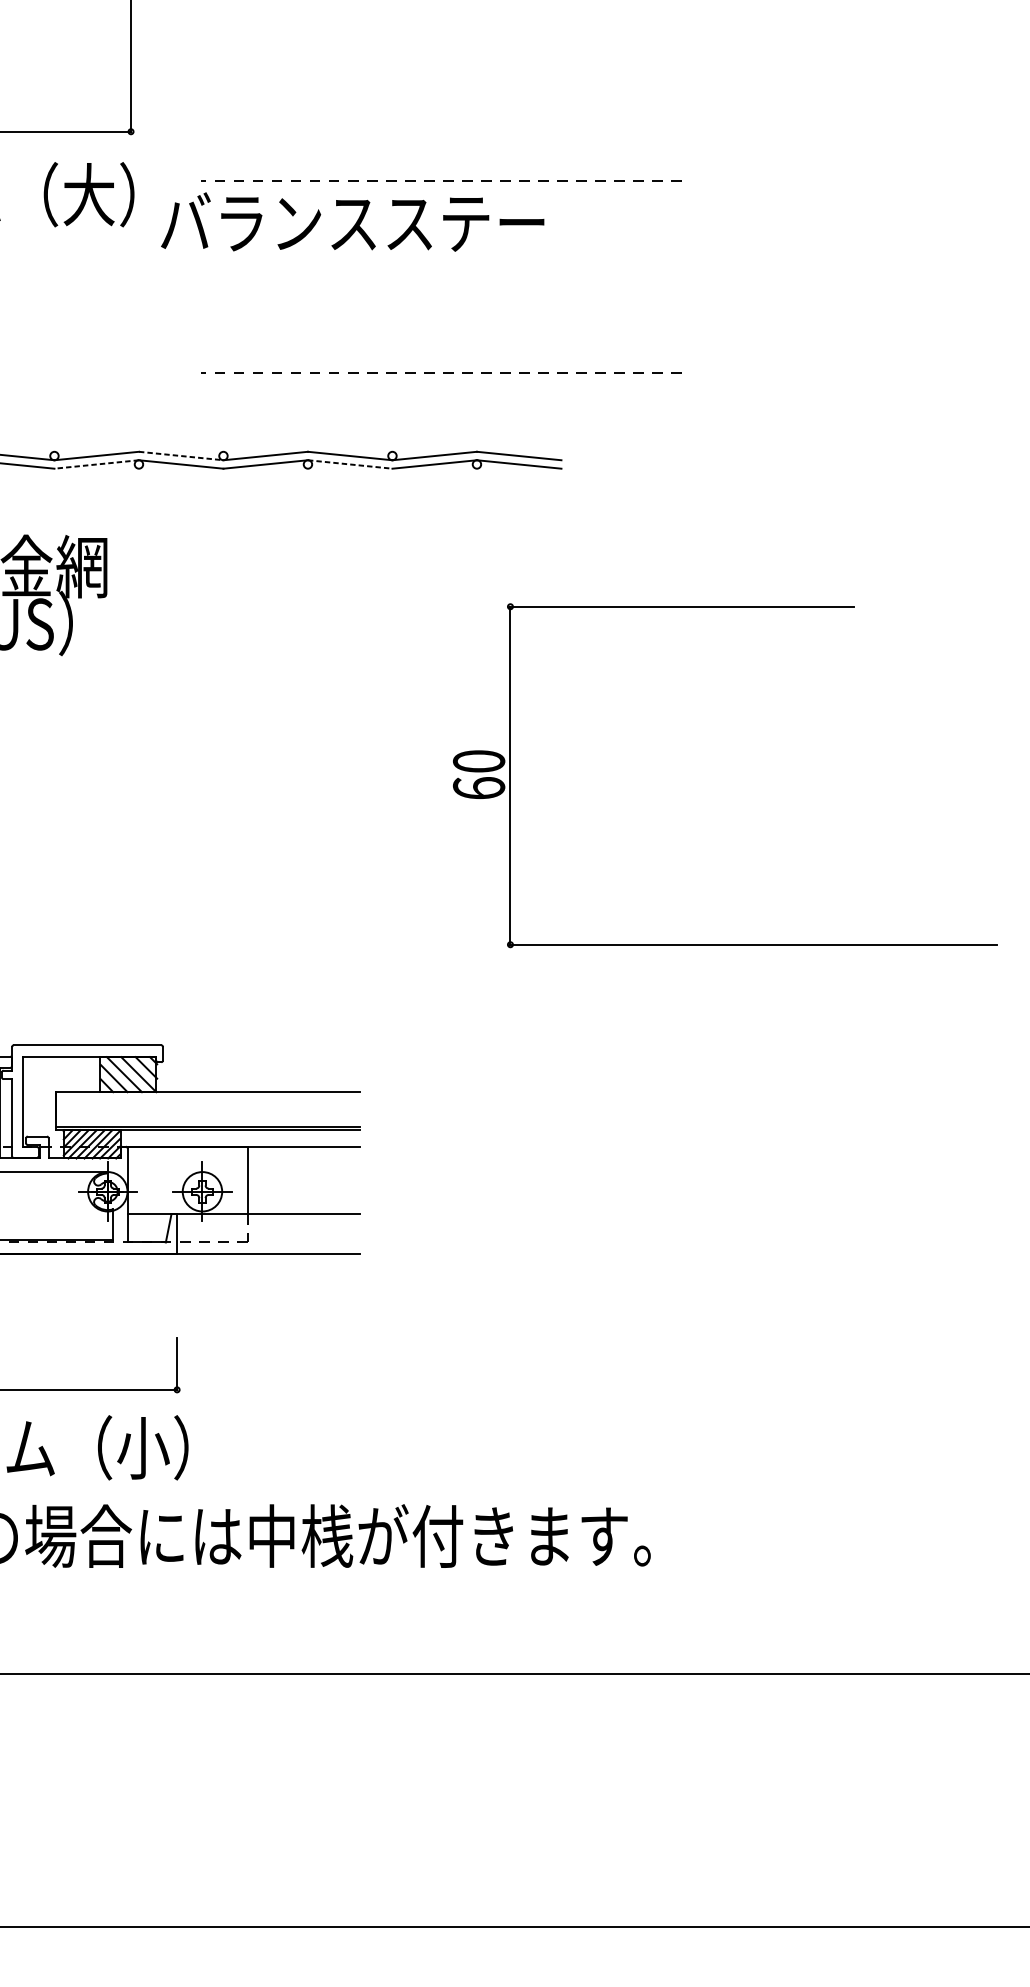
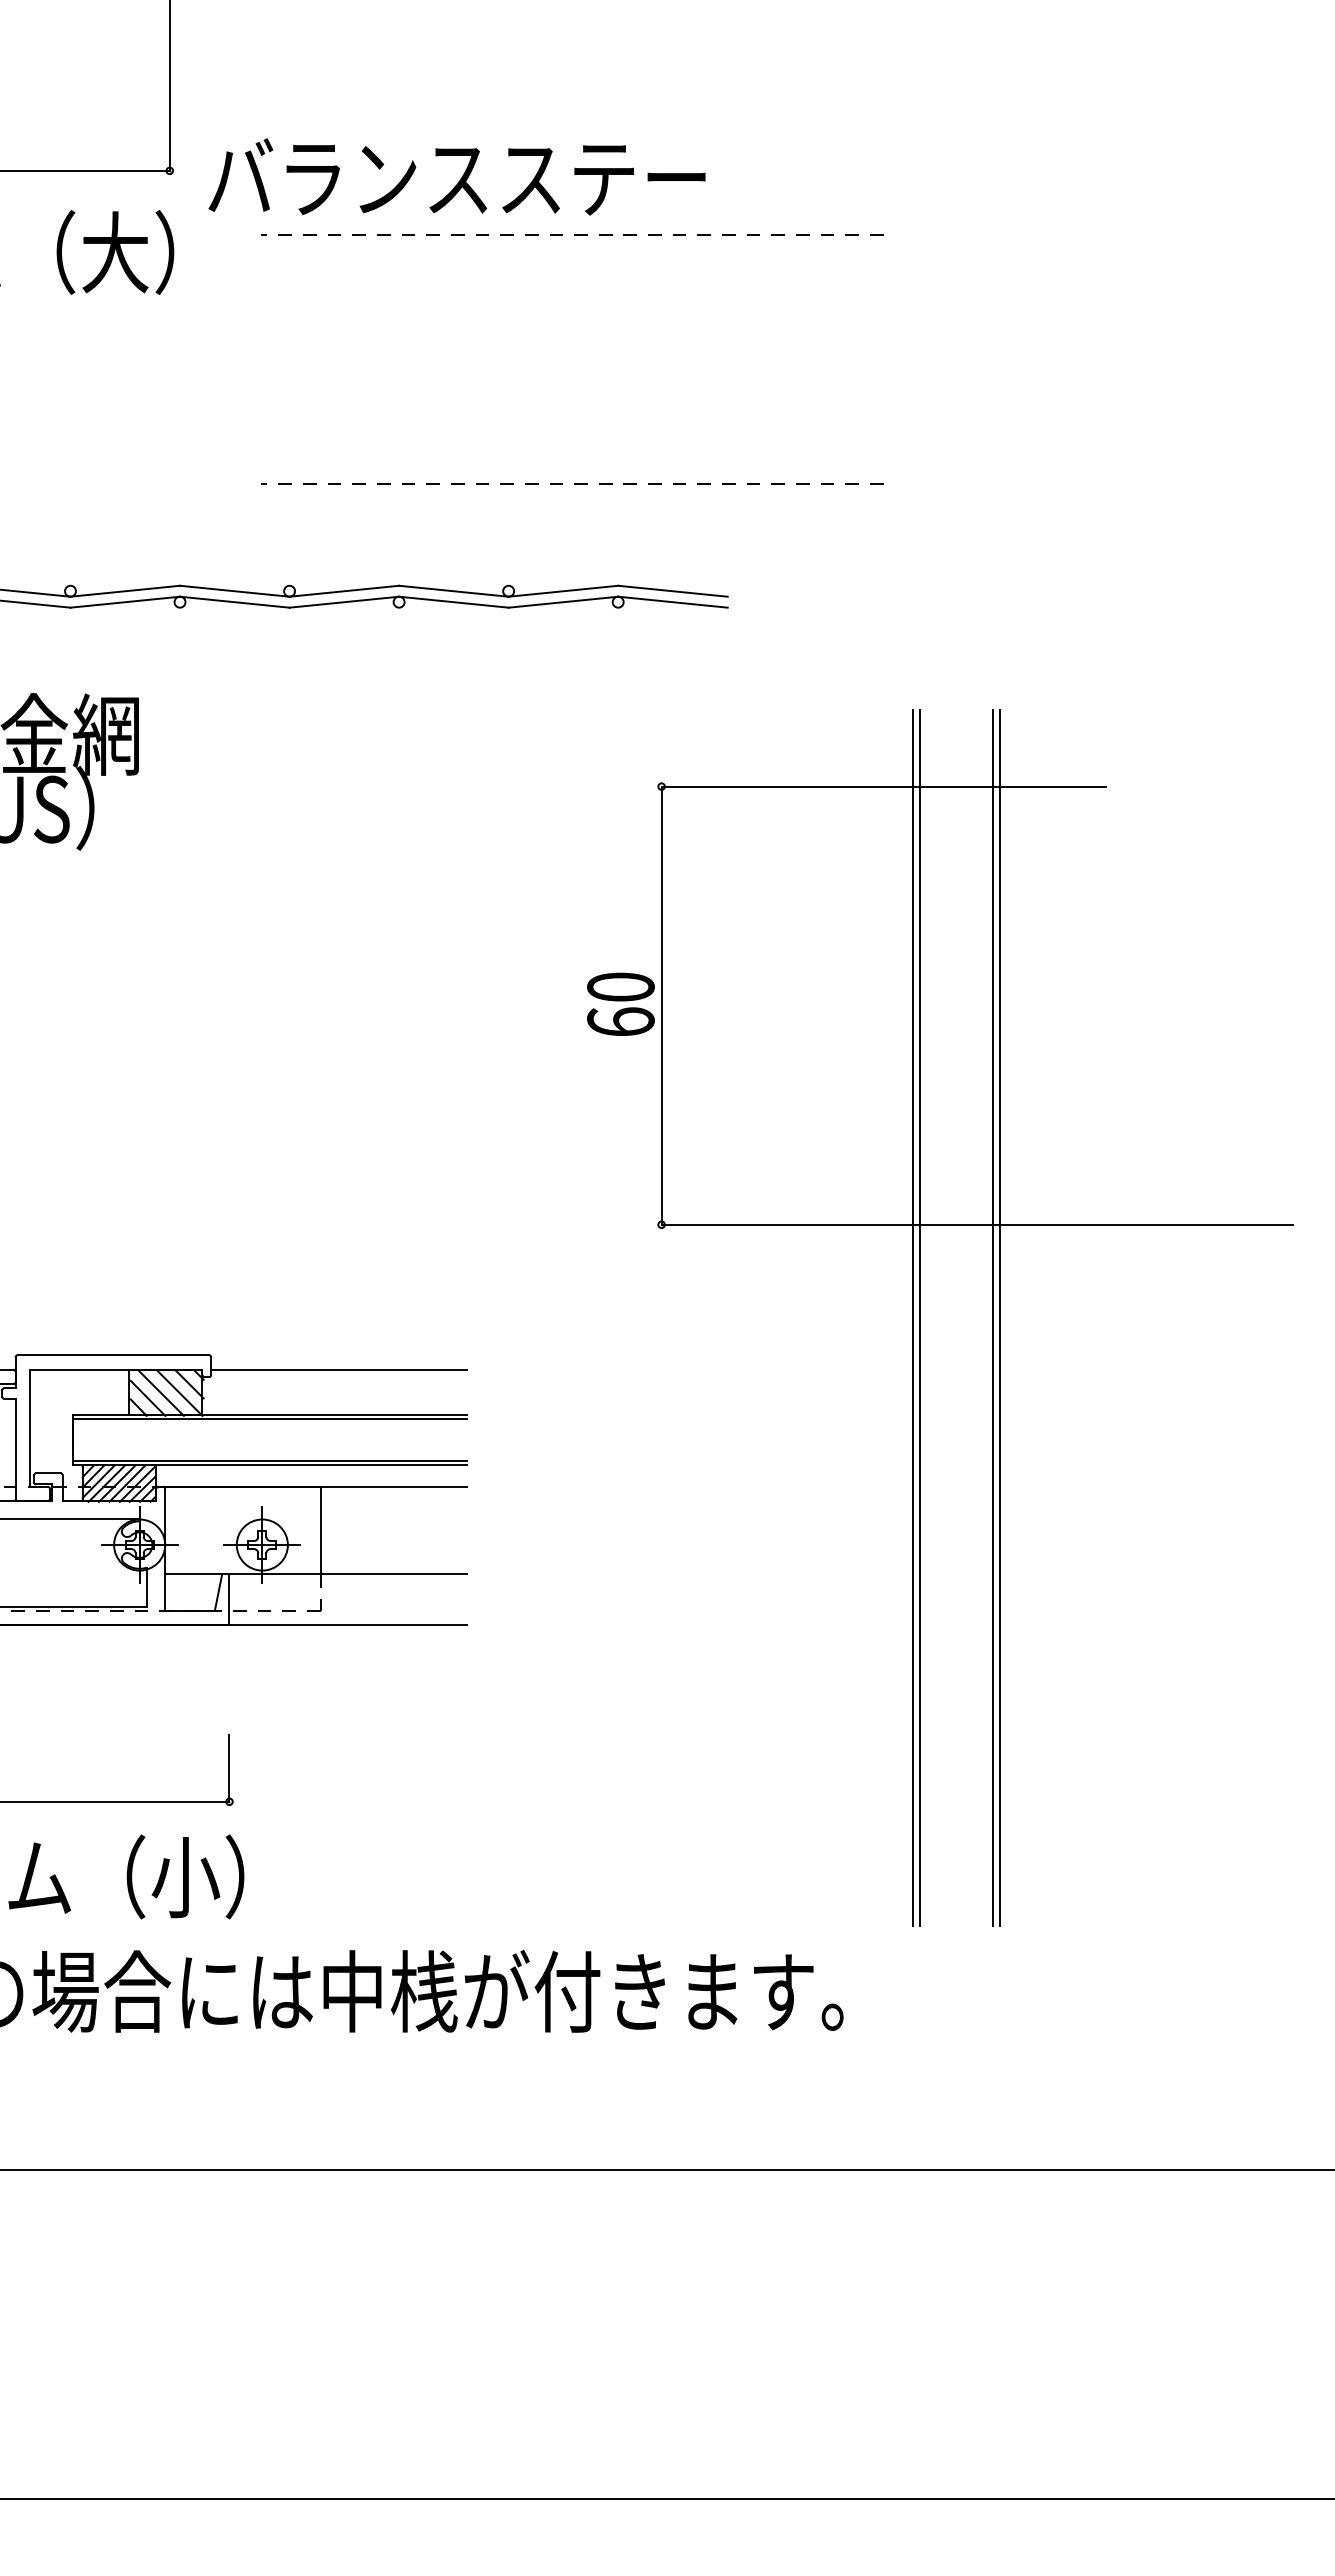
text: (352, 221) -> (456, 176), moved
line: (181, 456) -> (235, 591), dashed -> solid
line: (96, 464) -> (124, 602), dashed -> solid
line: (350, 464) -> (454, 602), dashed -> solid
line: (703, 1016) -> (912, 1317), added
line: (710, 1016) -> (920, 1317), added
line: (766, 1016) -> (993, 1317), added
line: (771, 1016) -> (1000, 1317), added
line: (261, 1056) -> (338, 1369), added
line: (207, 1094) -> (269, 1418), added

